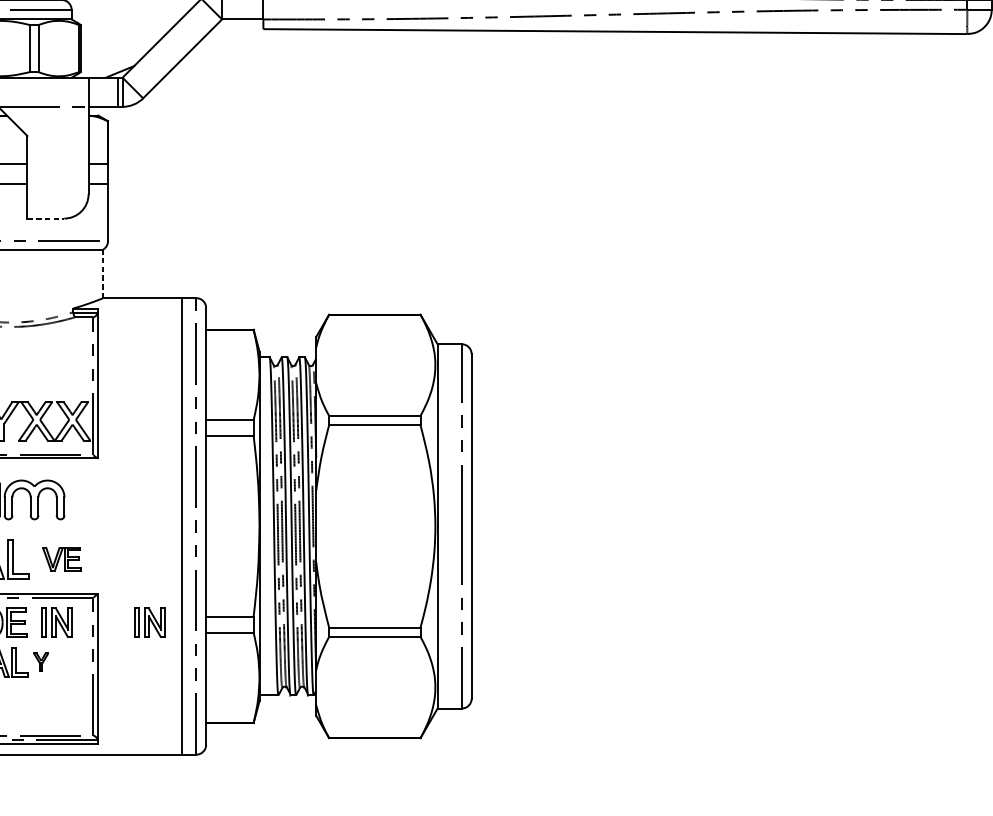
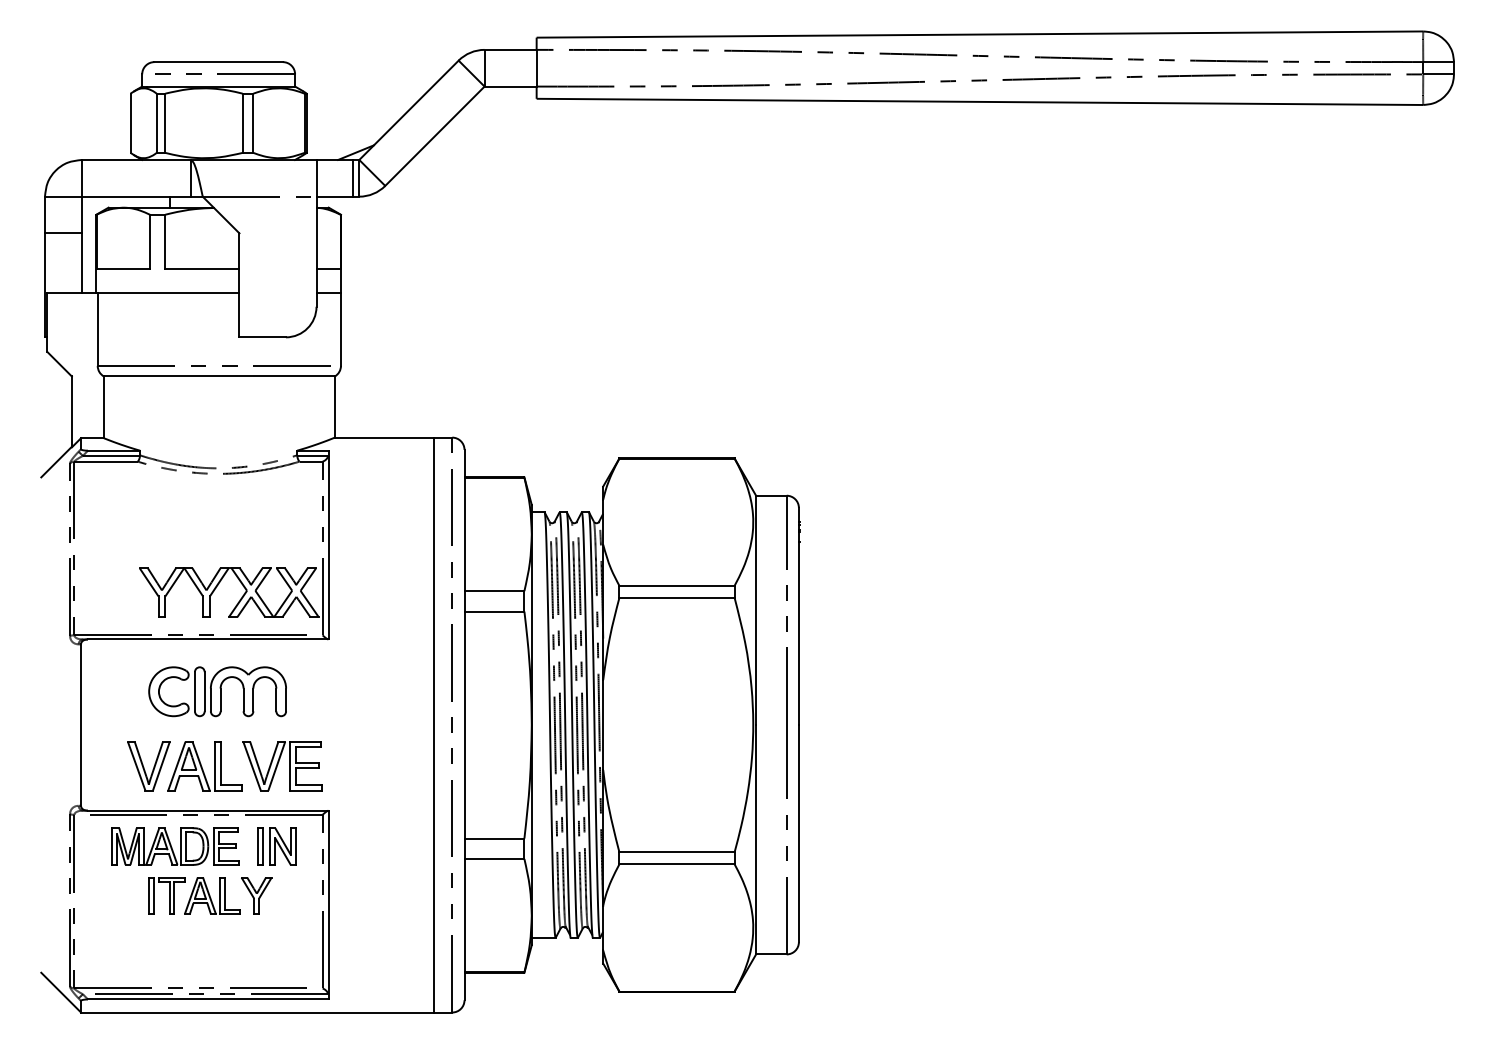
line: (46, 218) -> (263, 337), dashed -> solid
line: (102, 274) -> (334, 407), dashed -> solid
part: (61, 559) -> (282, 766), size x1.67
part: (149, 622) -> (393, 846), removed
part: (40, 661) -> (256, 895), size x1.67

